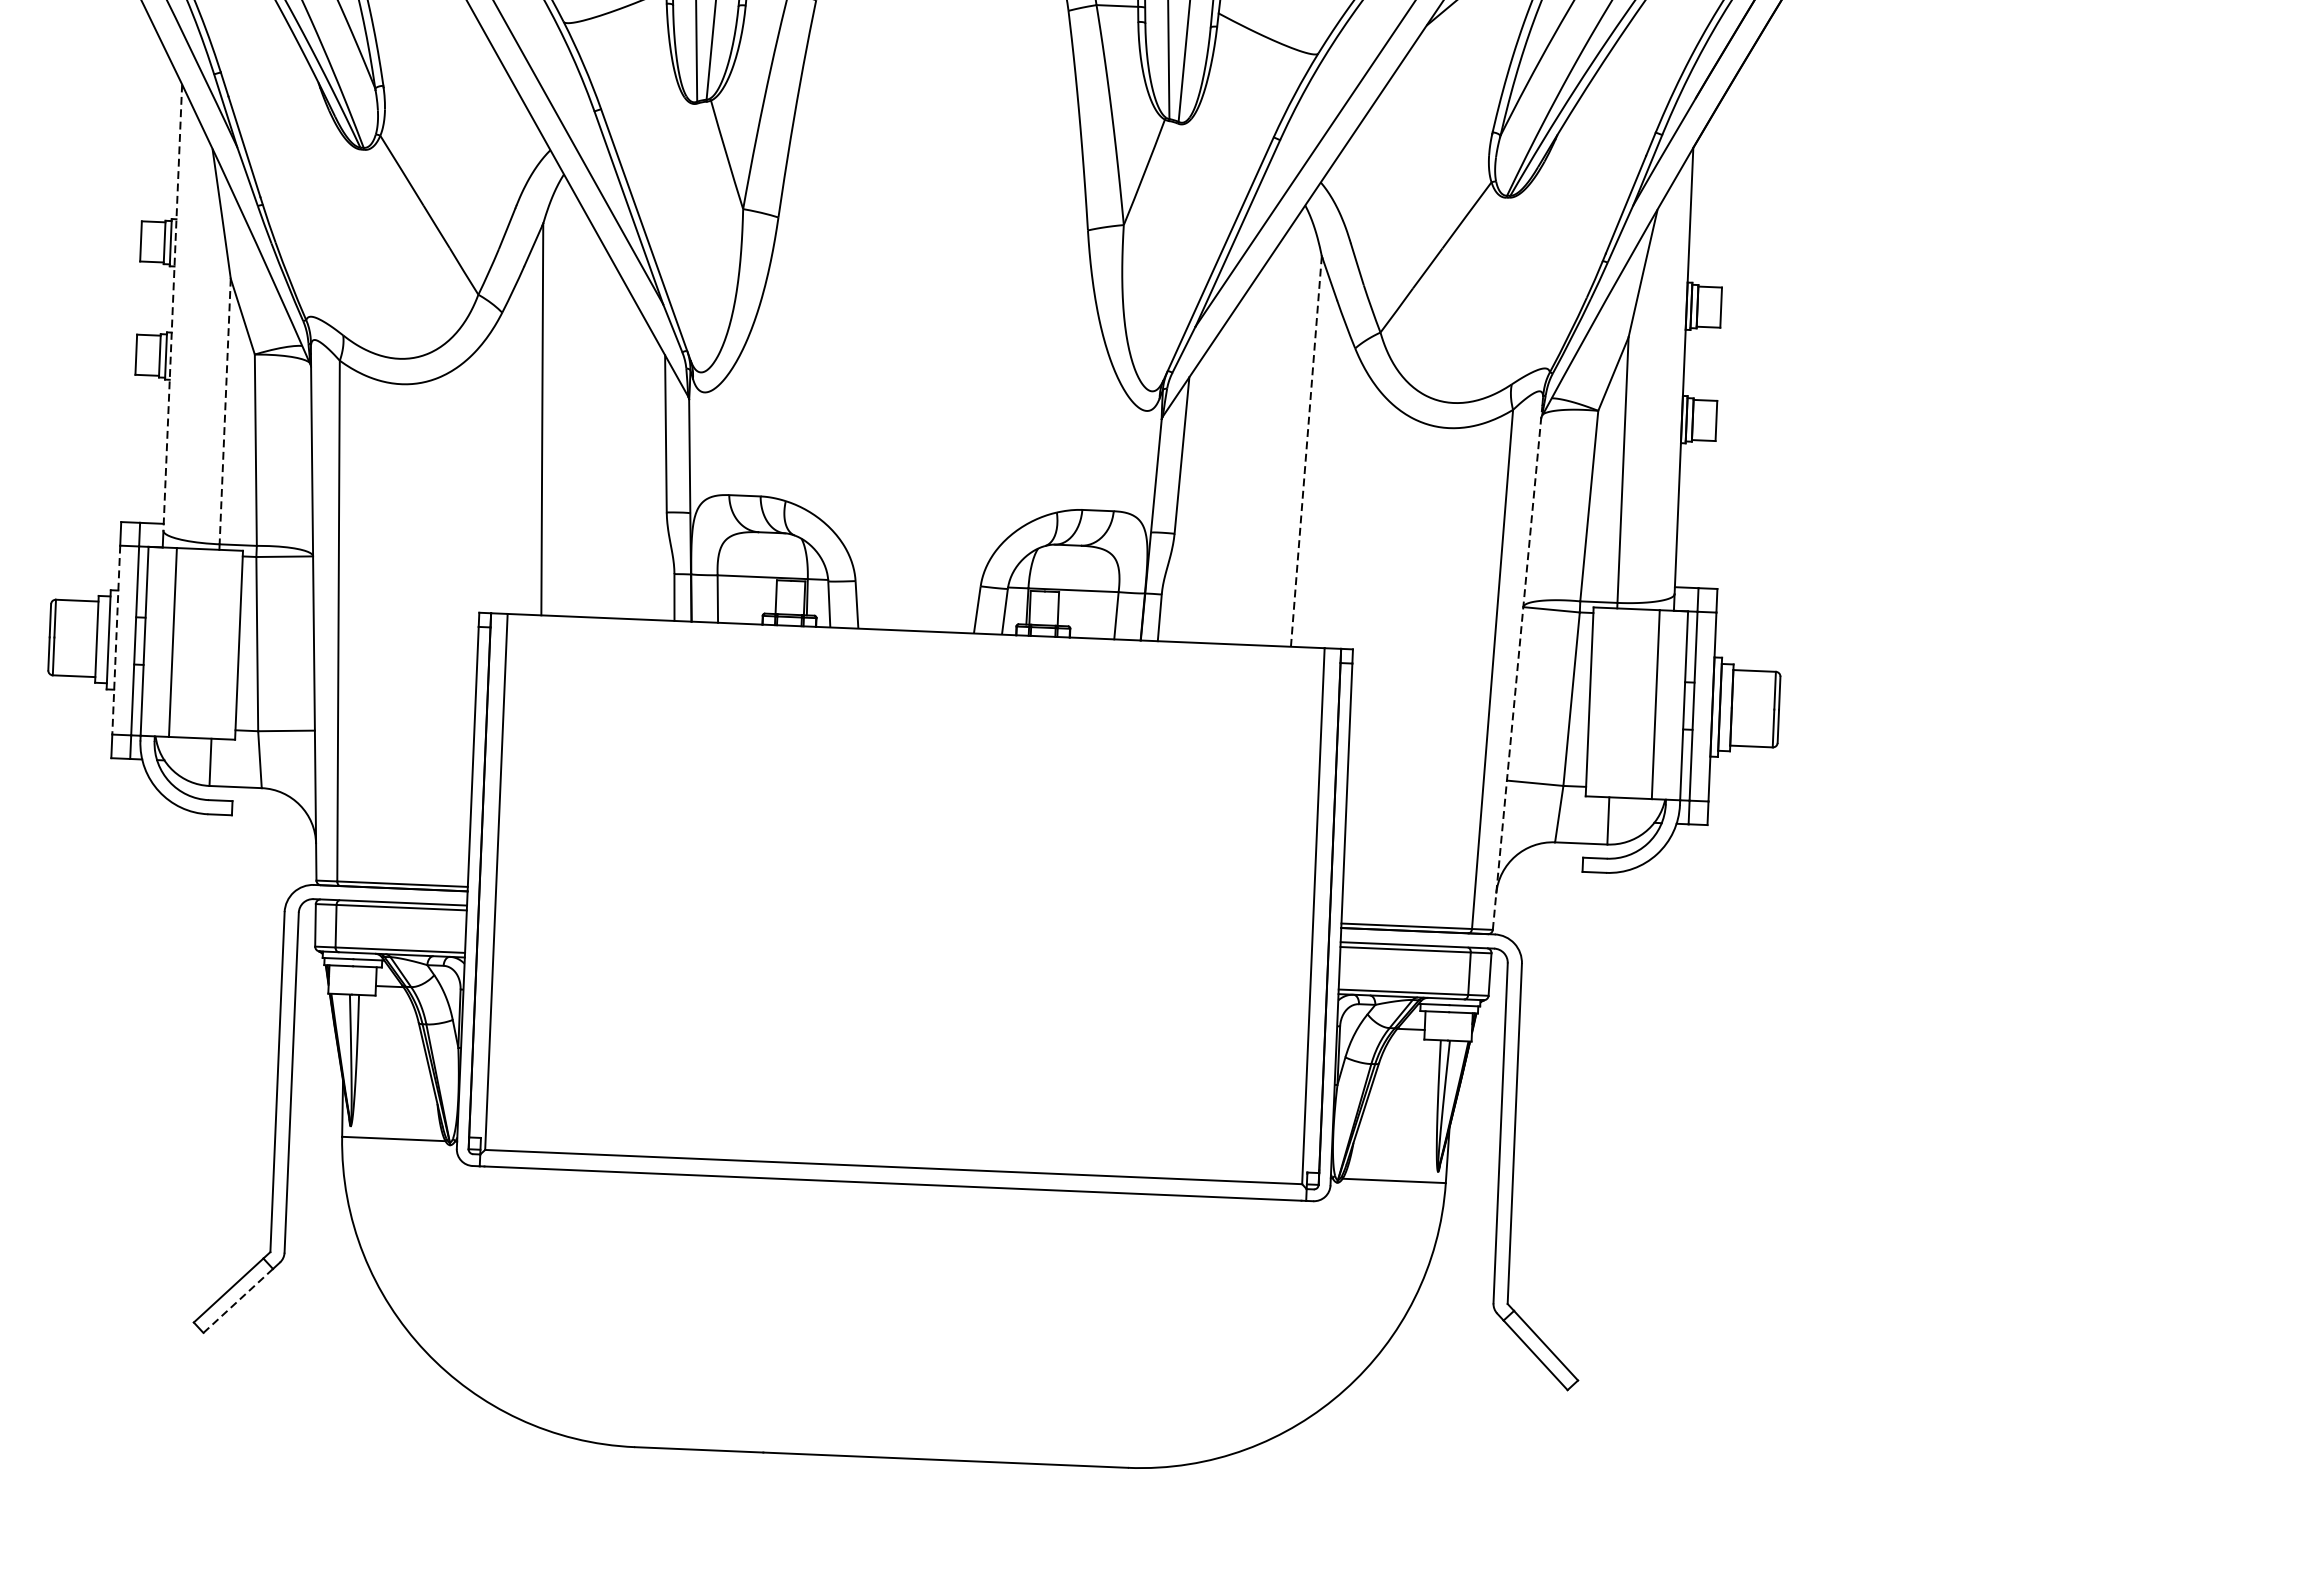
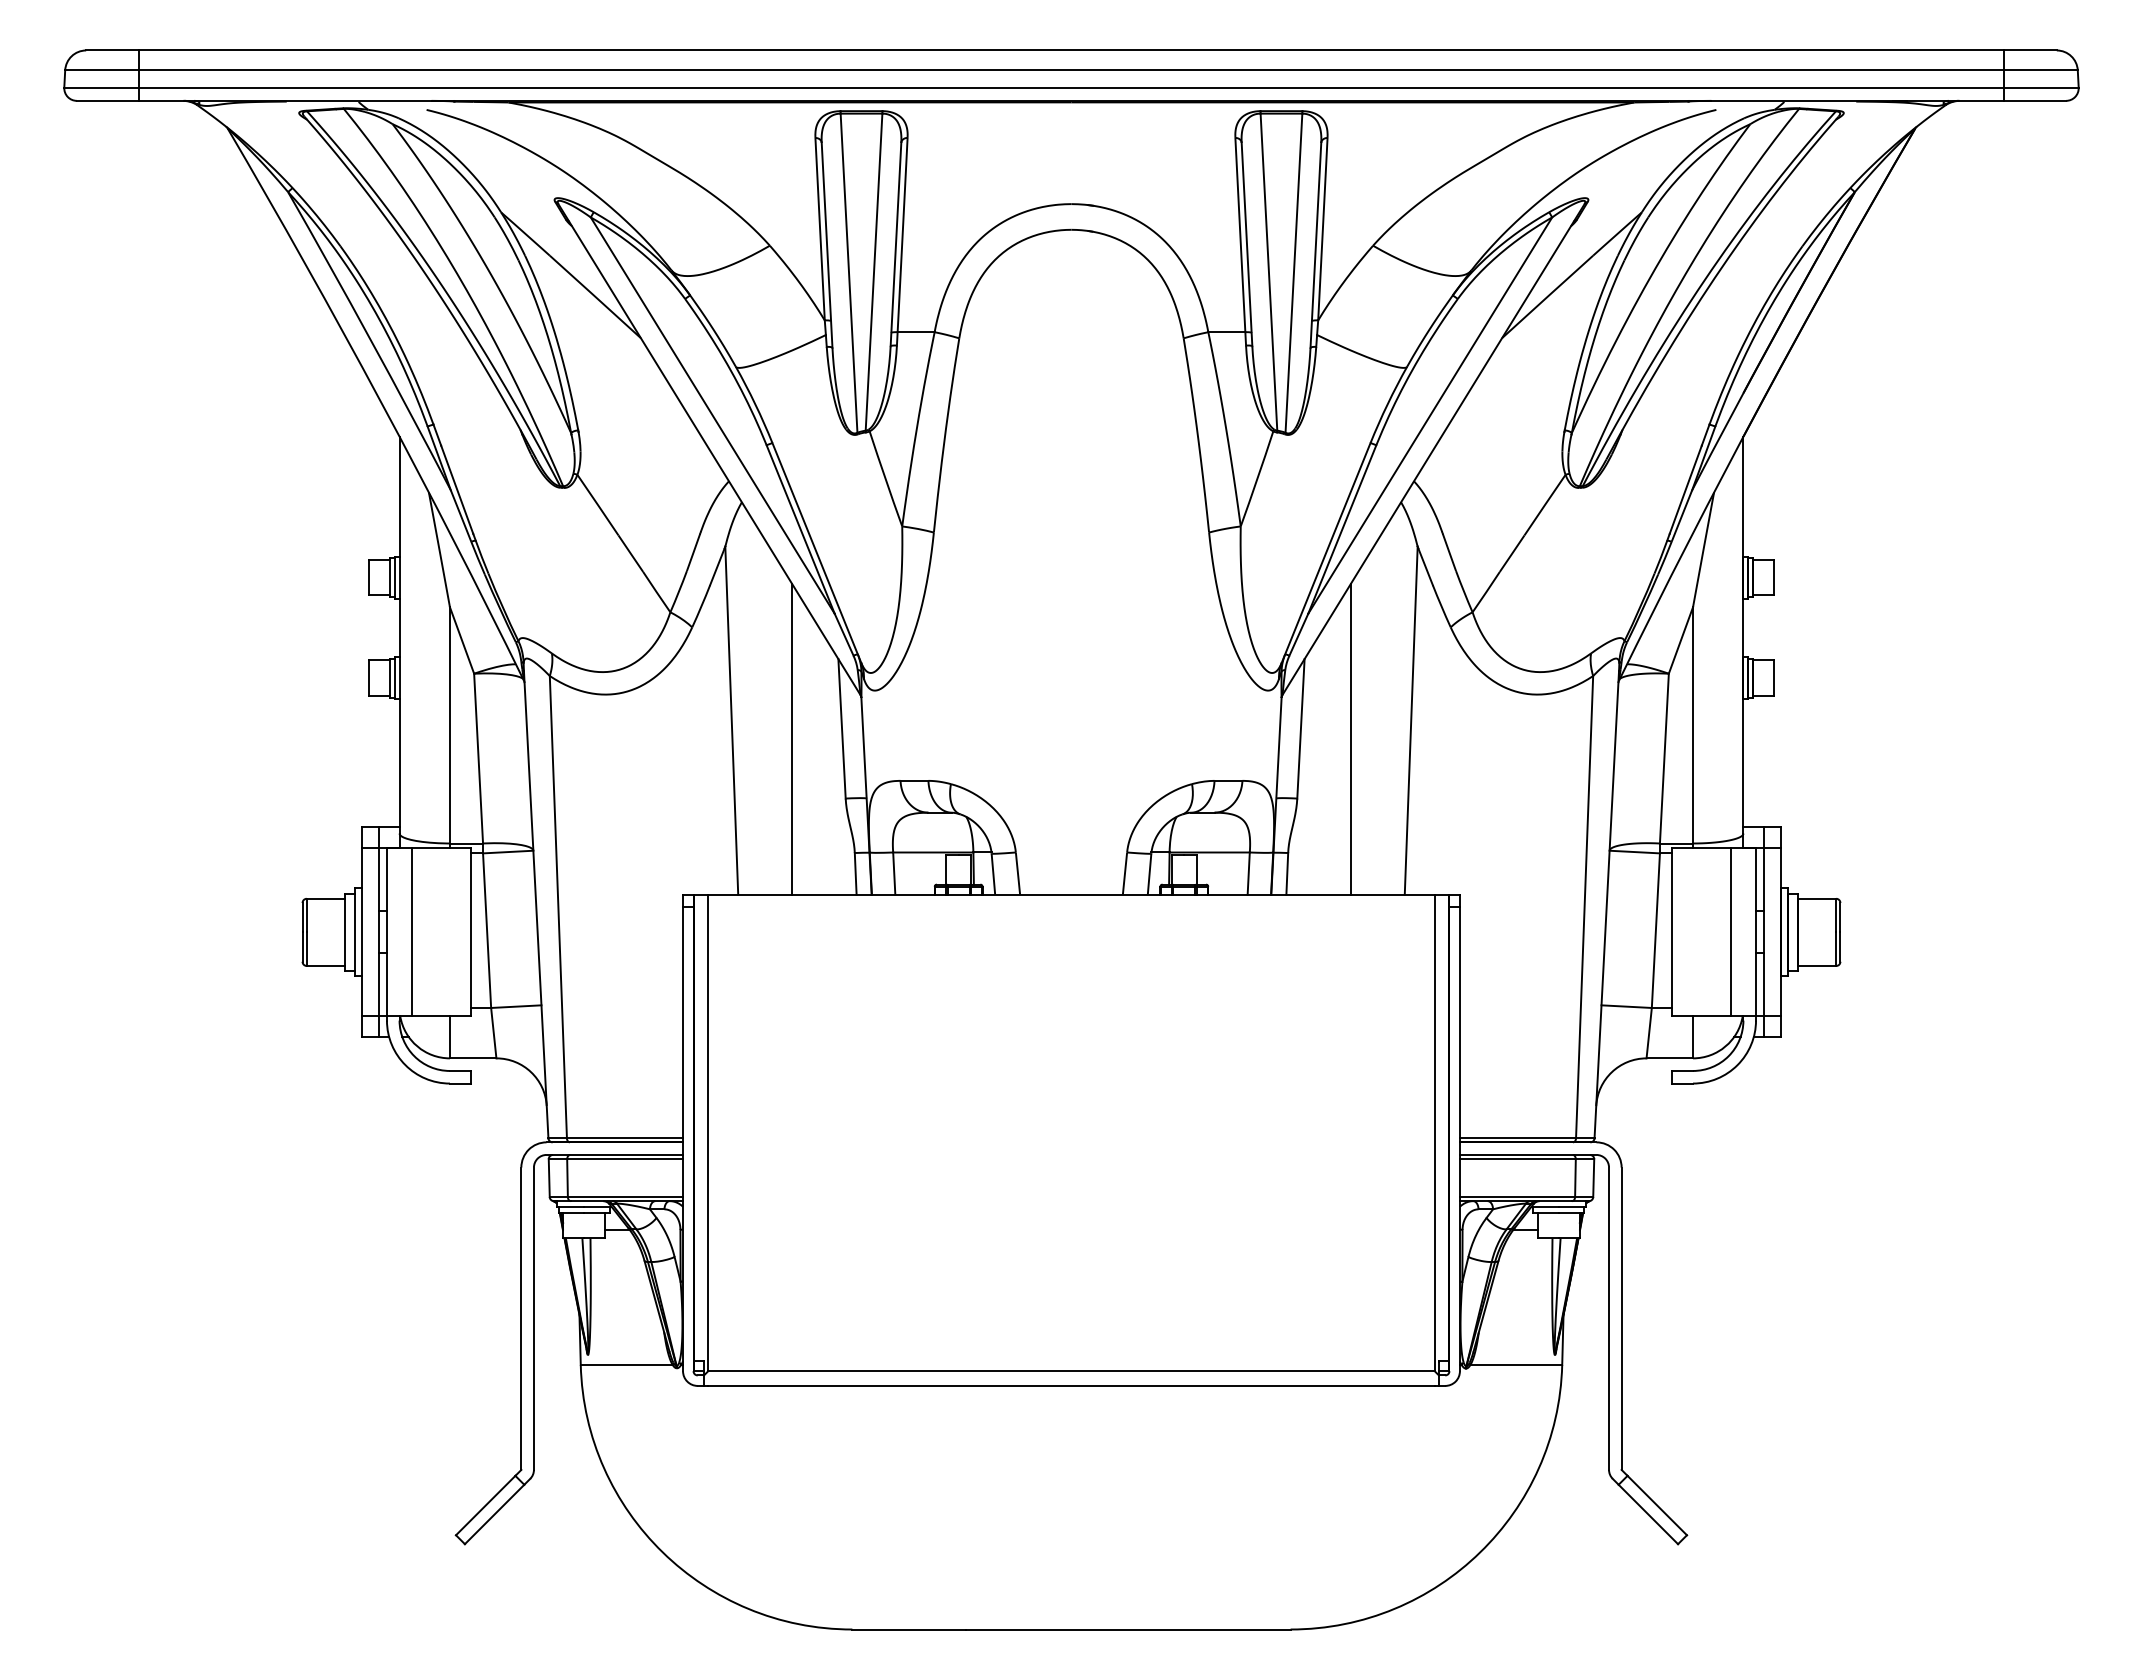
line: (172, 308) -> (399, 635), dashed -> solid
line: (224, 411) -> (449, 725), dashed -> solid
line: (608, 442) -> (791, 738), added
line: (1306, 451) -> (1411, 720), dashed -> solid
line: (1238, 468) -> (1351, 738), added
line: (115, 640) -> (361, 932), dashed -> solid
line: (1517, 668) -> (1606, 905), dashed -> solid
line: (238, 1300) -> (494, 1514), dashed -> solid

